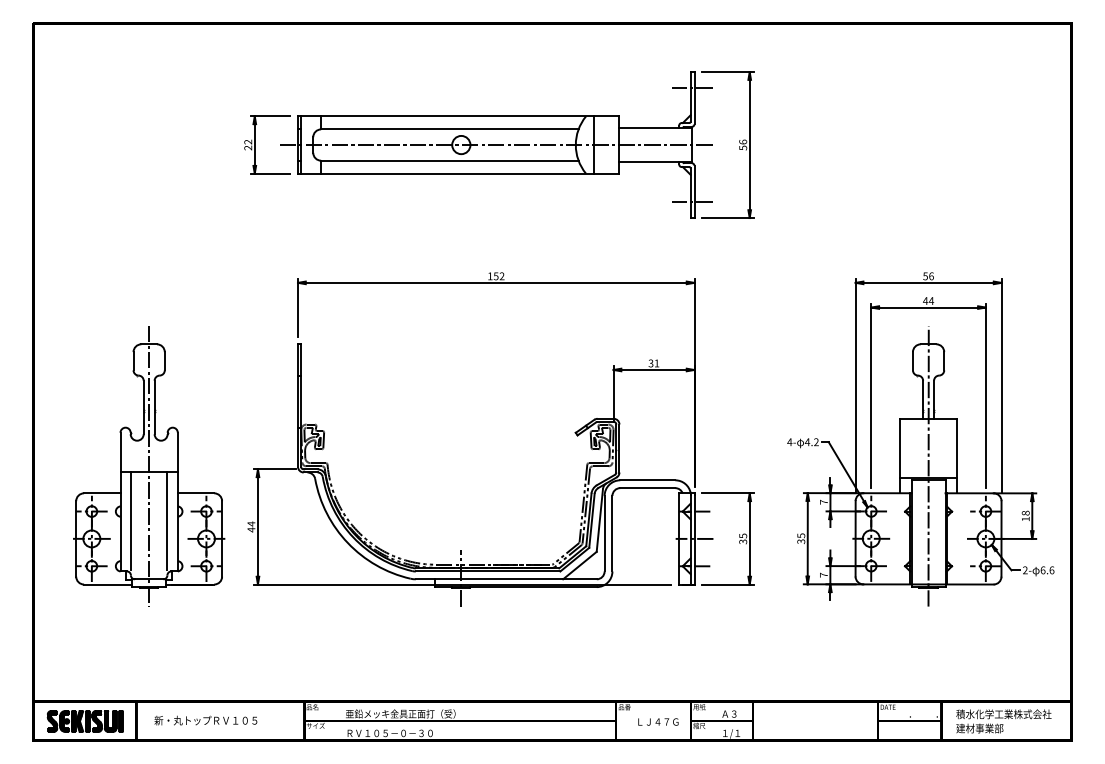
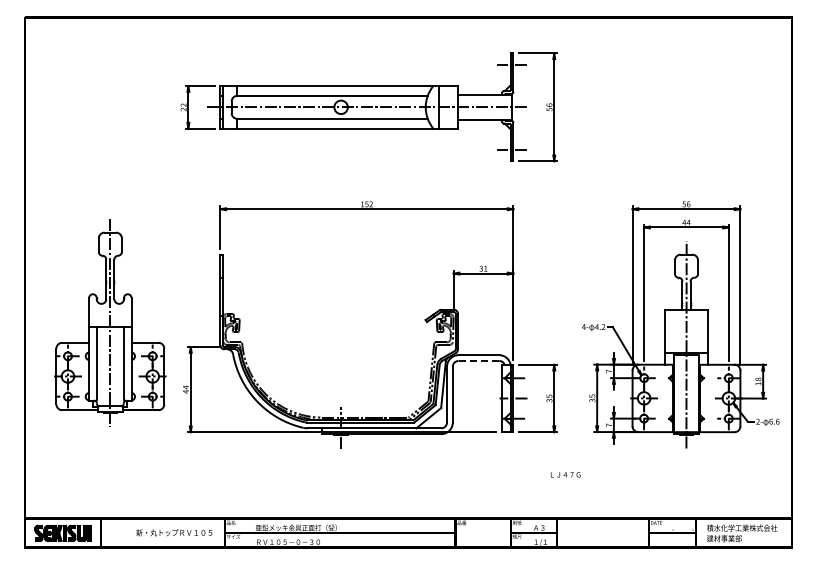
part: (149, 465) -> (110, 322), moved
line: (647, 487) -> (478, 360), solid -> dashed
text: (206, 720) -> (174, 532), moved
text: (658, 721) -> (565, 474), moved

